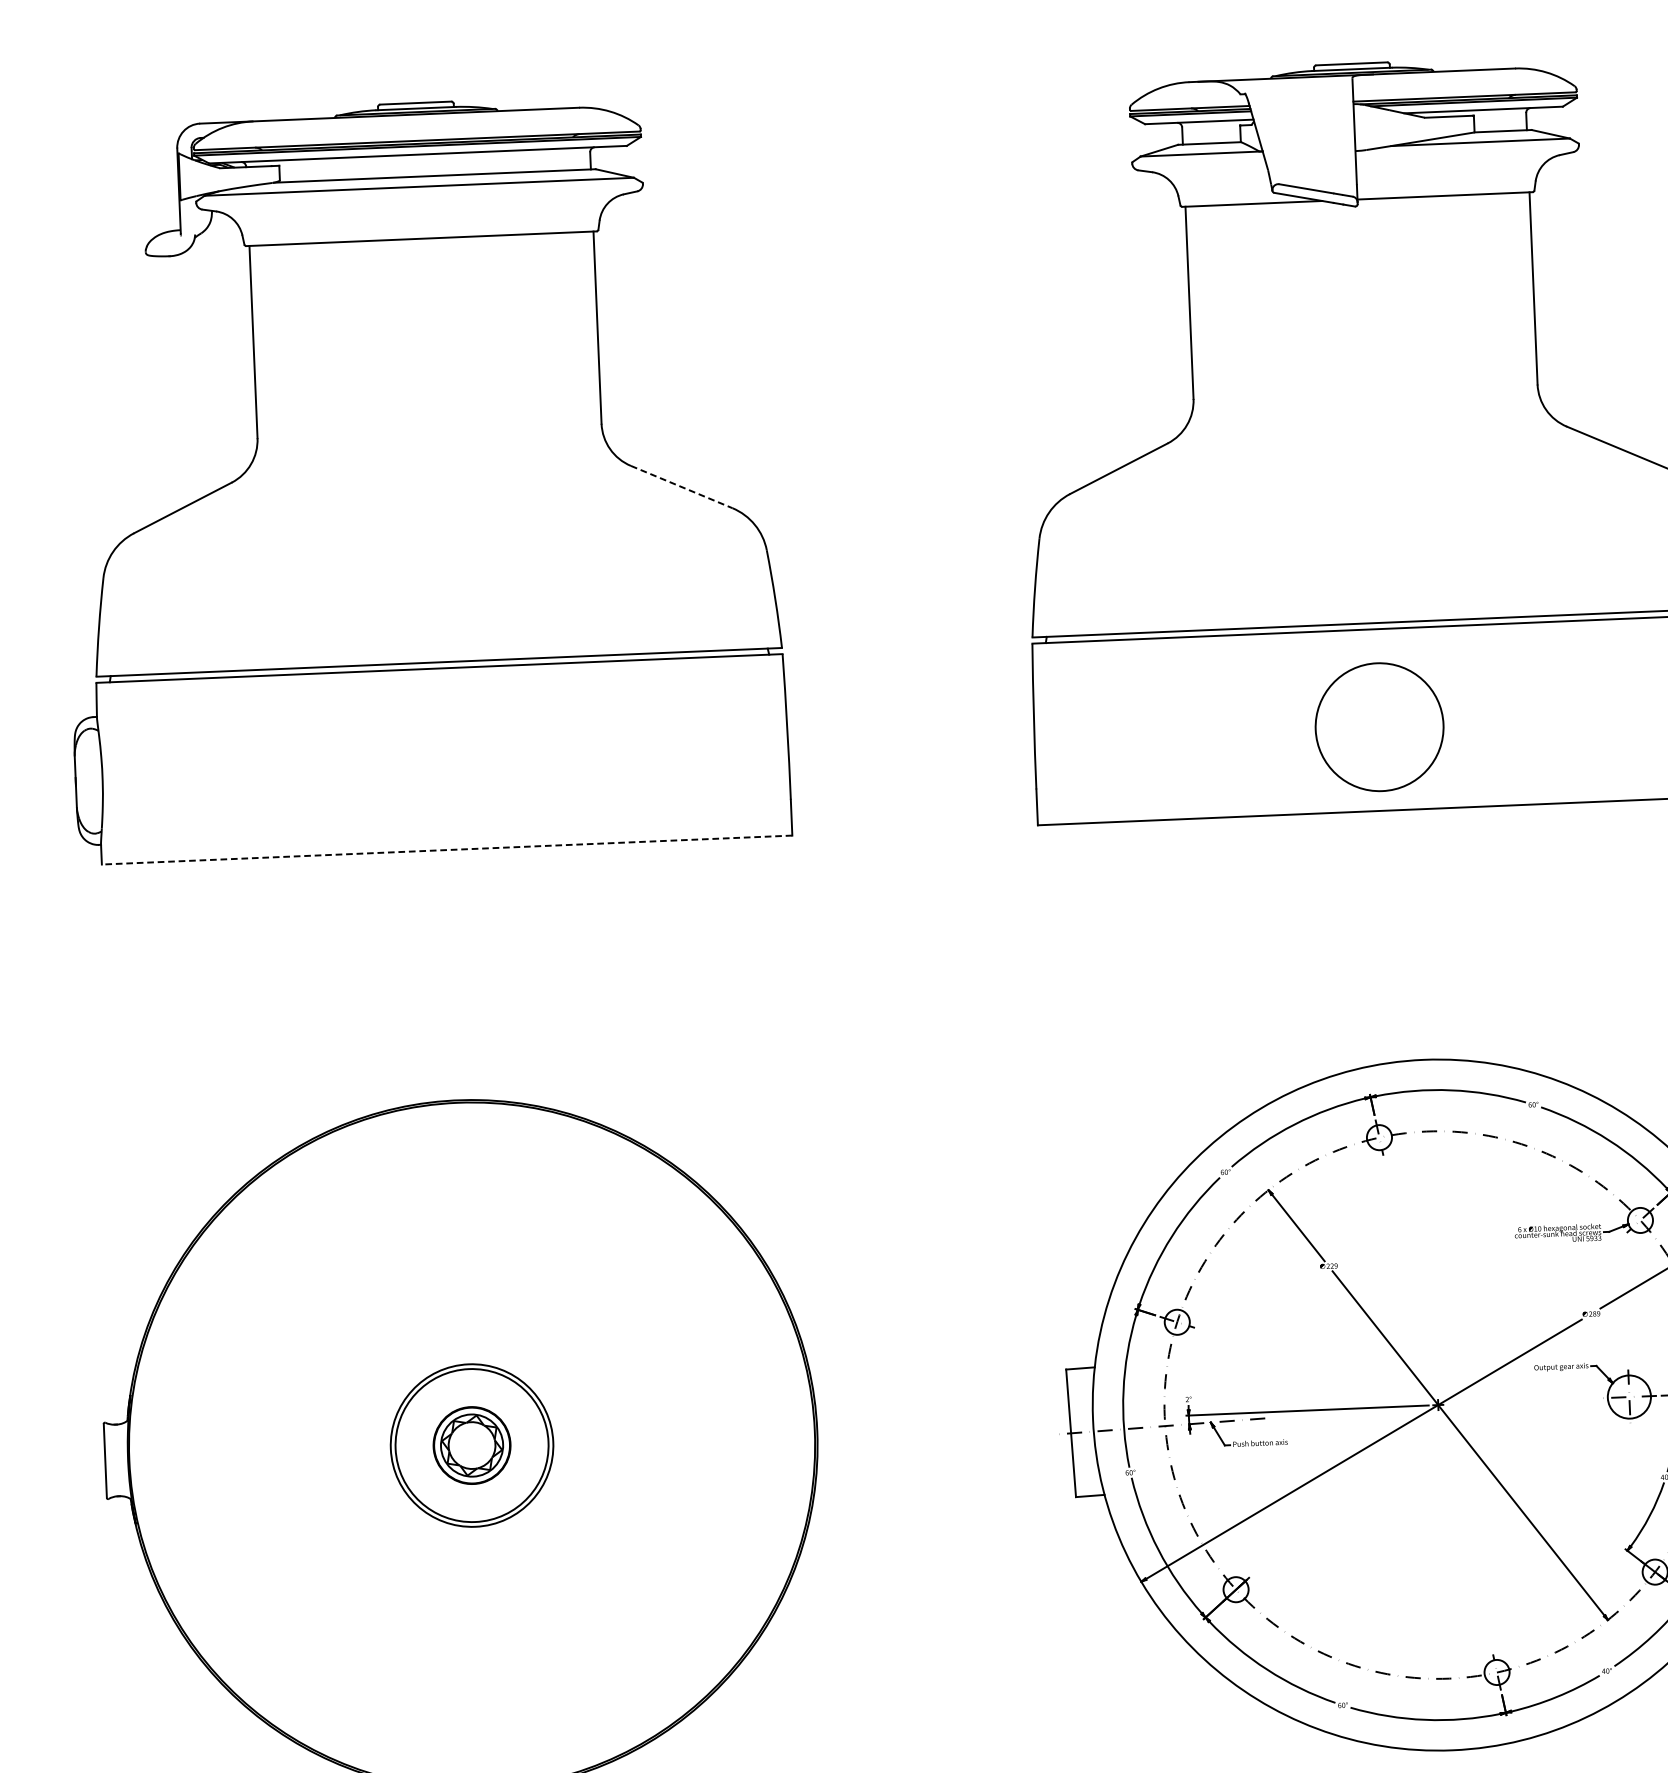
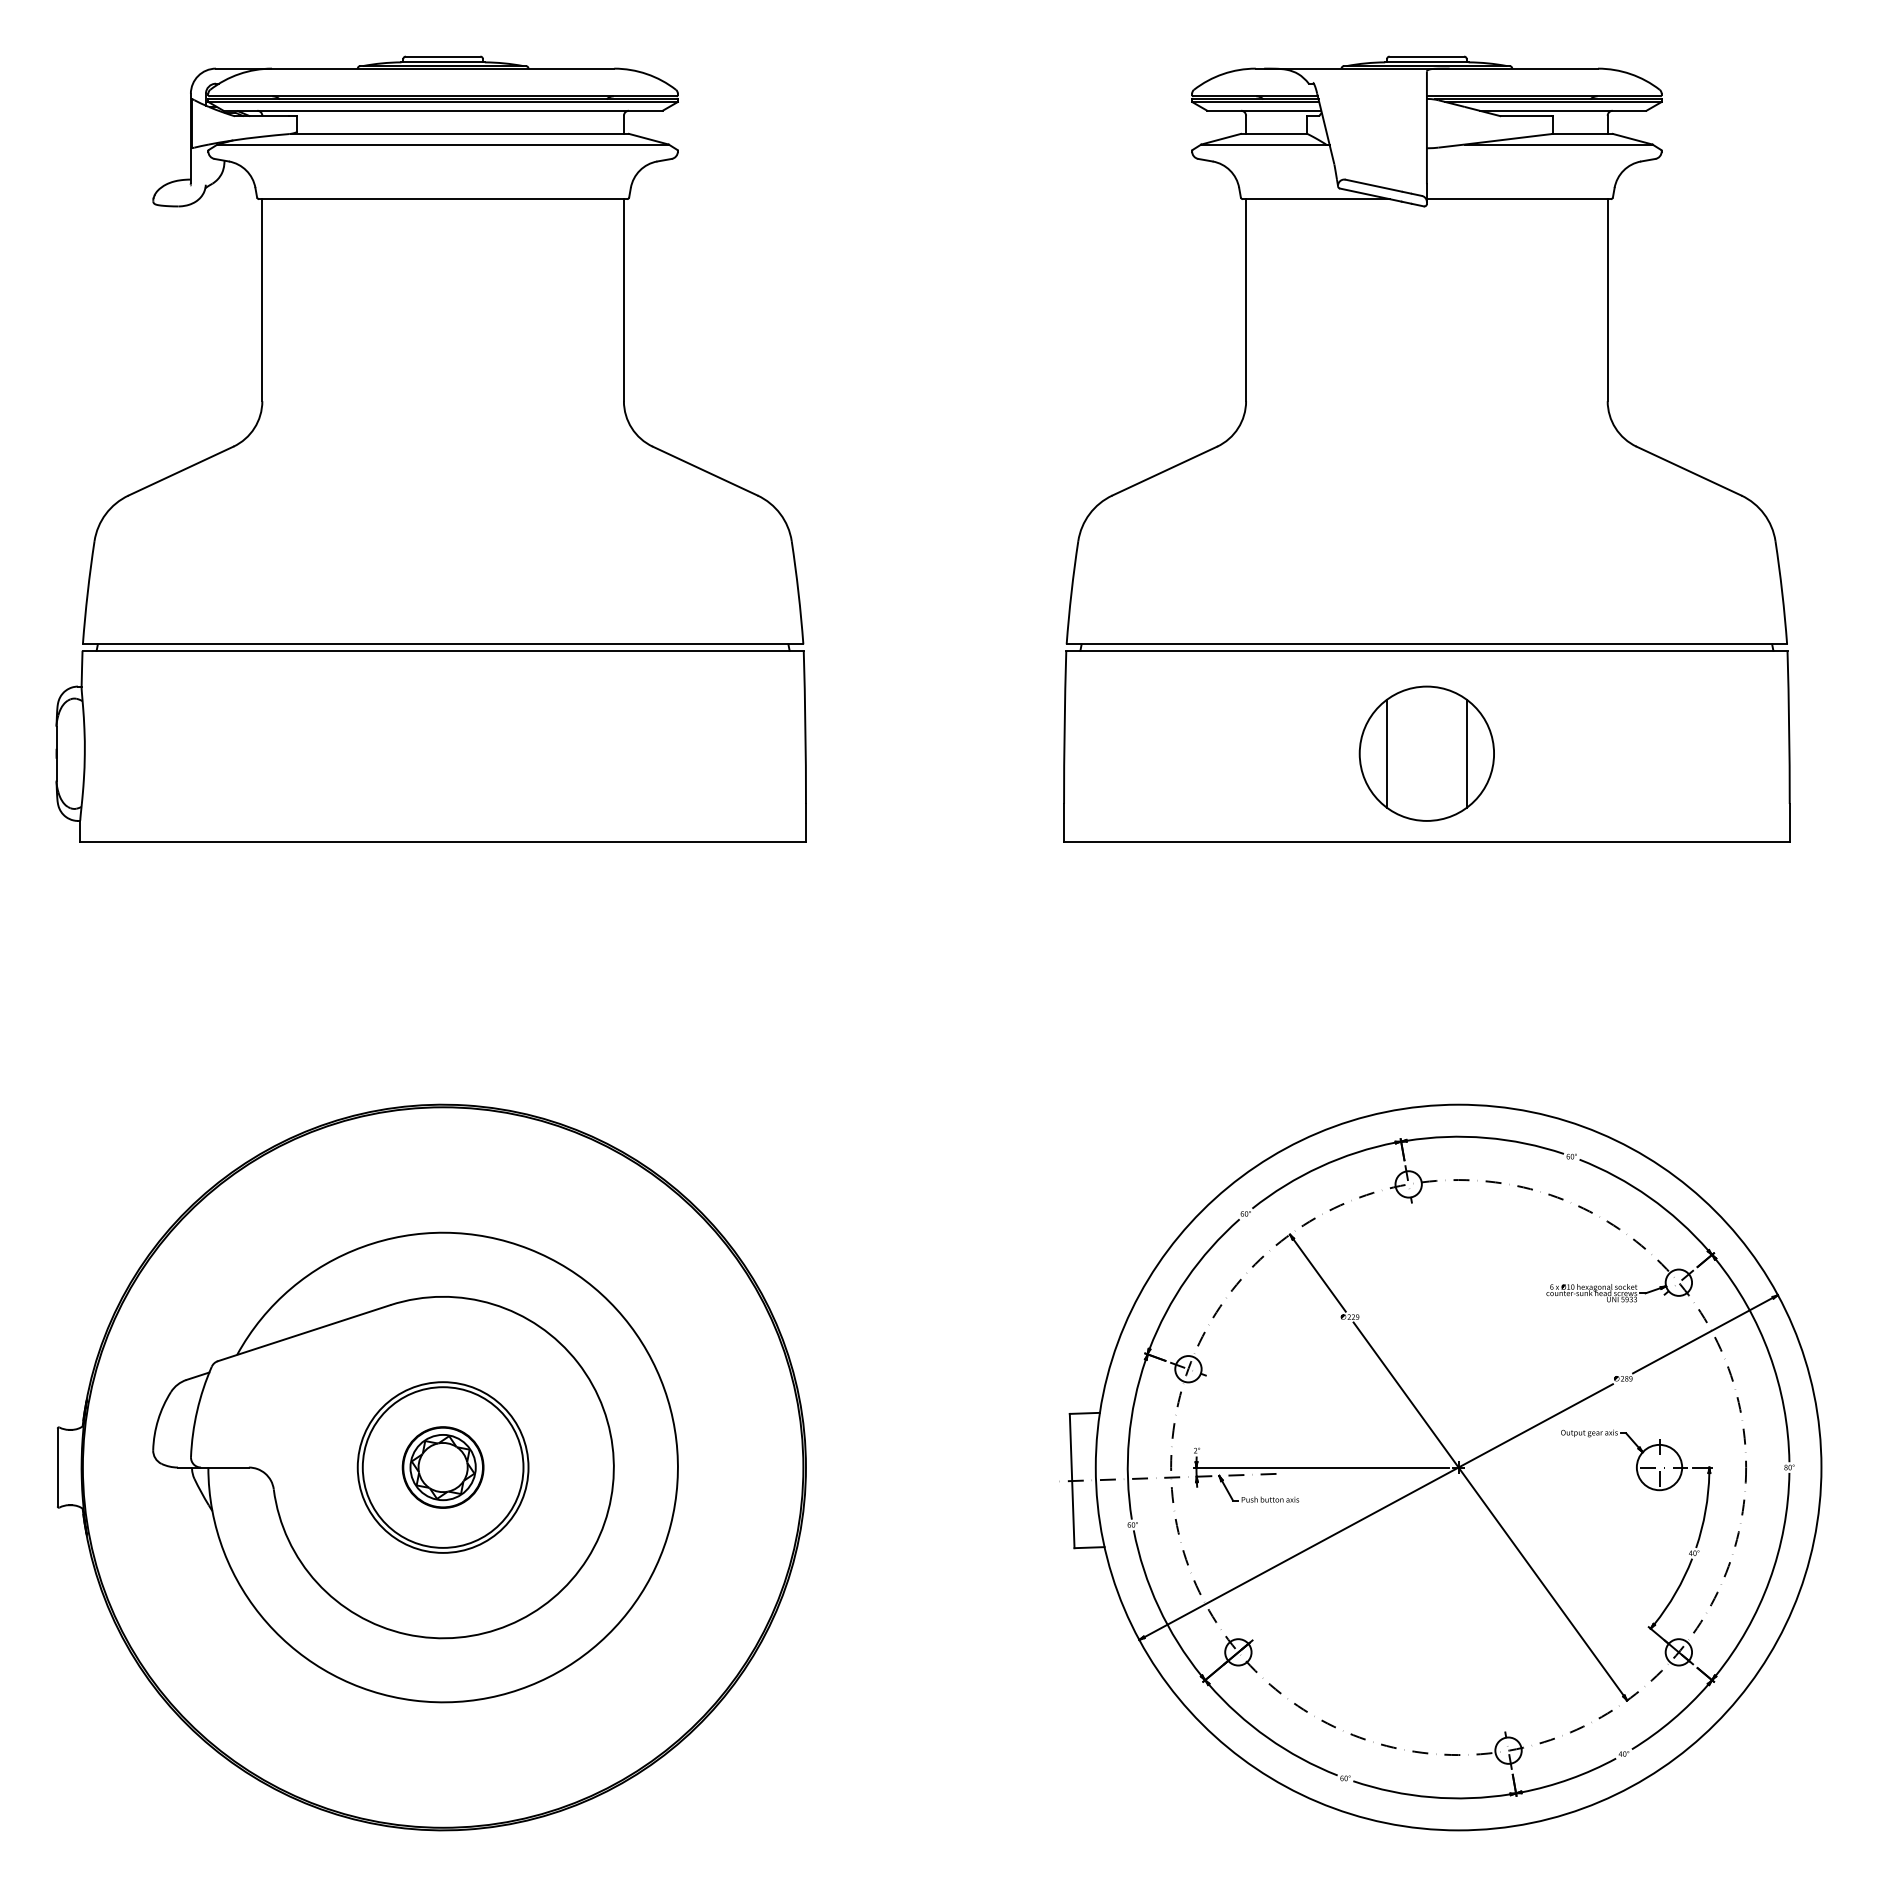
line: (681, 487) -> (705, 471), dashed -> solid
line: (1417, 725) -> (1466, 753), added
line: (1341, 728) -> (1386, 753), added
line: (447, 849) -> (443, 841), dashed -> solid
part: (445, 1446) -> (415, 1467), added

